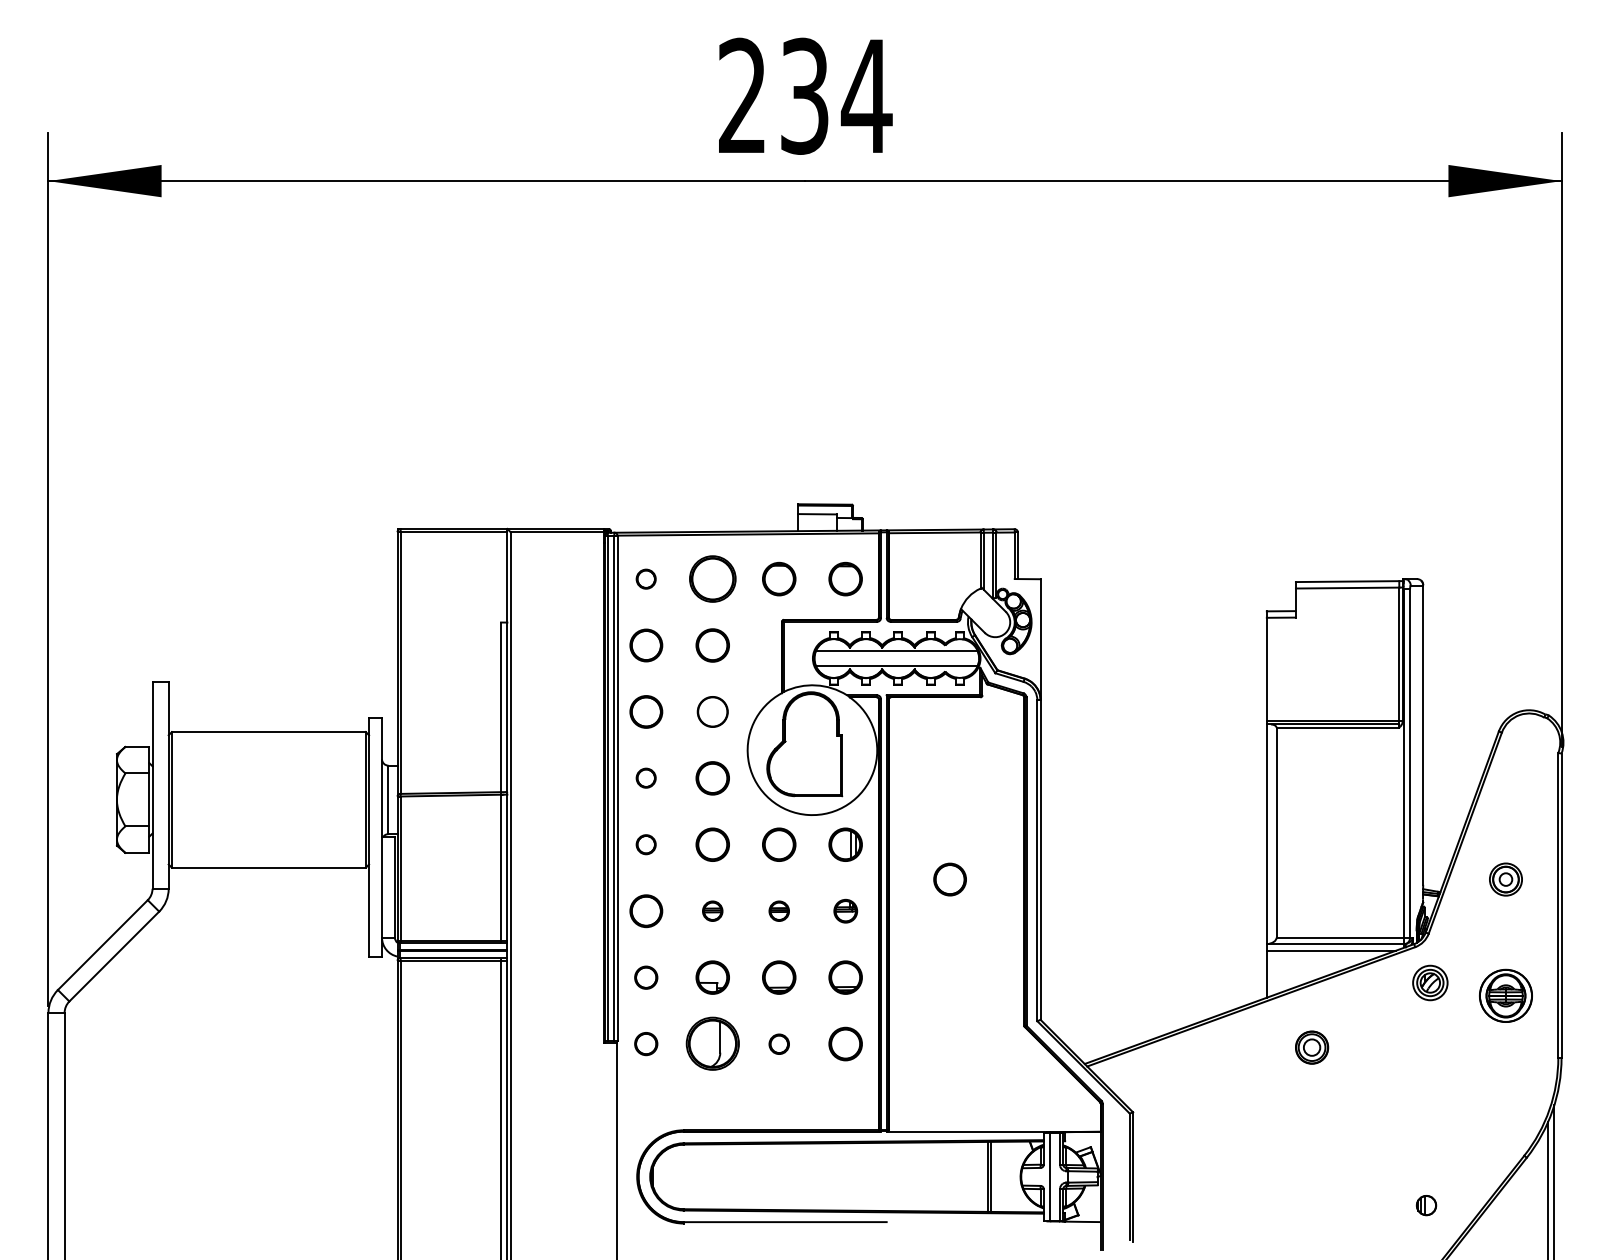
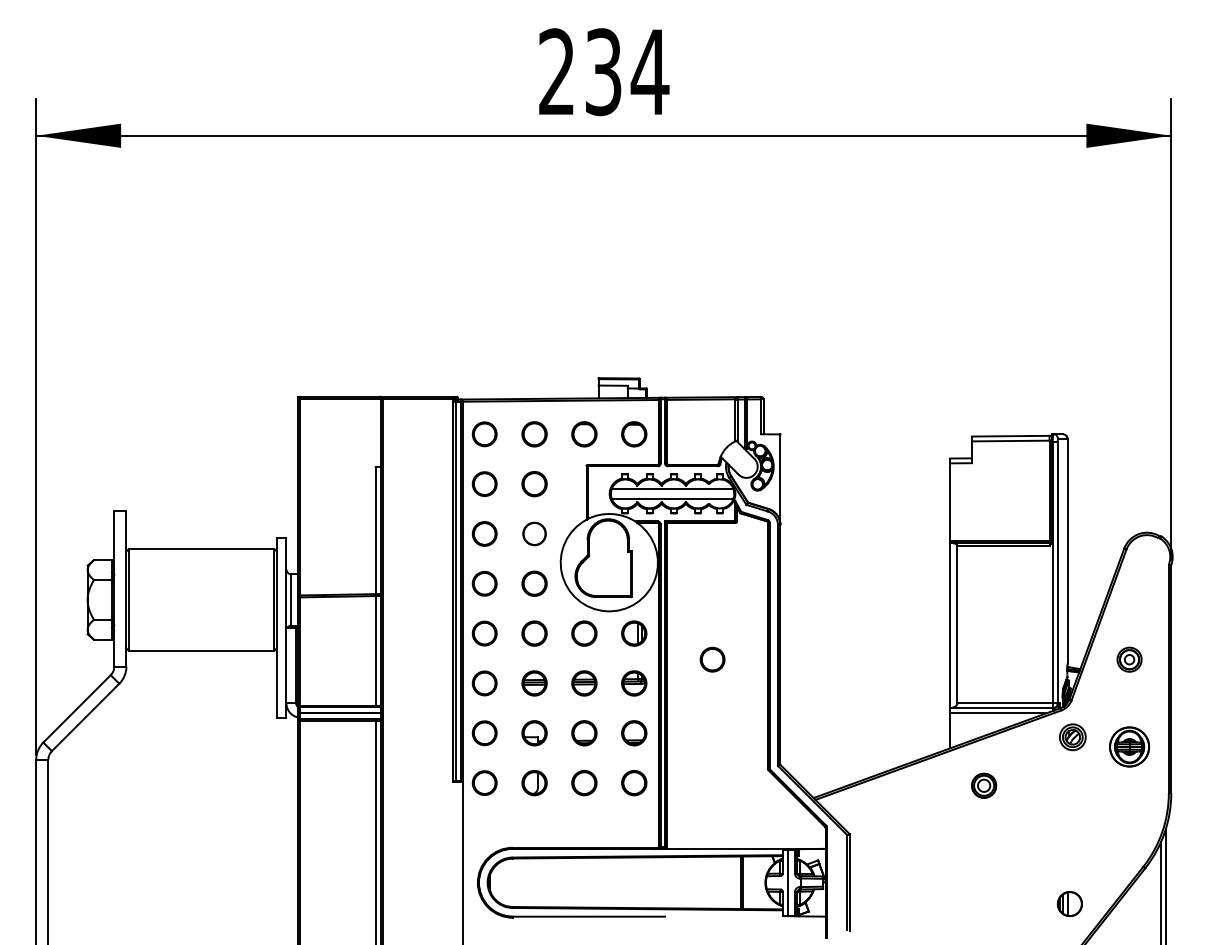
part: (646, 579) -> (484, 434), size x1.67
circle: (712, 579) -> (534, 434), size x0.71
part: (646, 777) -> (484, 583), size x1.67
part: (646, 844) -> (484, 633), size x1.67
part: (712, 911) -> (534, 683), size x1.67
part: (779, 911) -> (584, 683), size x1.67
part: (845, 911) -> (634, 683), size x1.43
part: (646, 977) -> (484, 733), size x1.43
part: (646, 1043) -> (484, 782), size x1.43
part: (712, 1044) -> (534, 783), size x0.62
part: (779, 1044) -> (584, 783), size x1.67
part: (1425, 1205) -> (1069, 904), size x1.67

